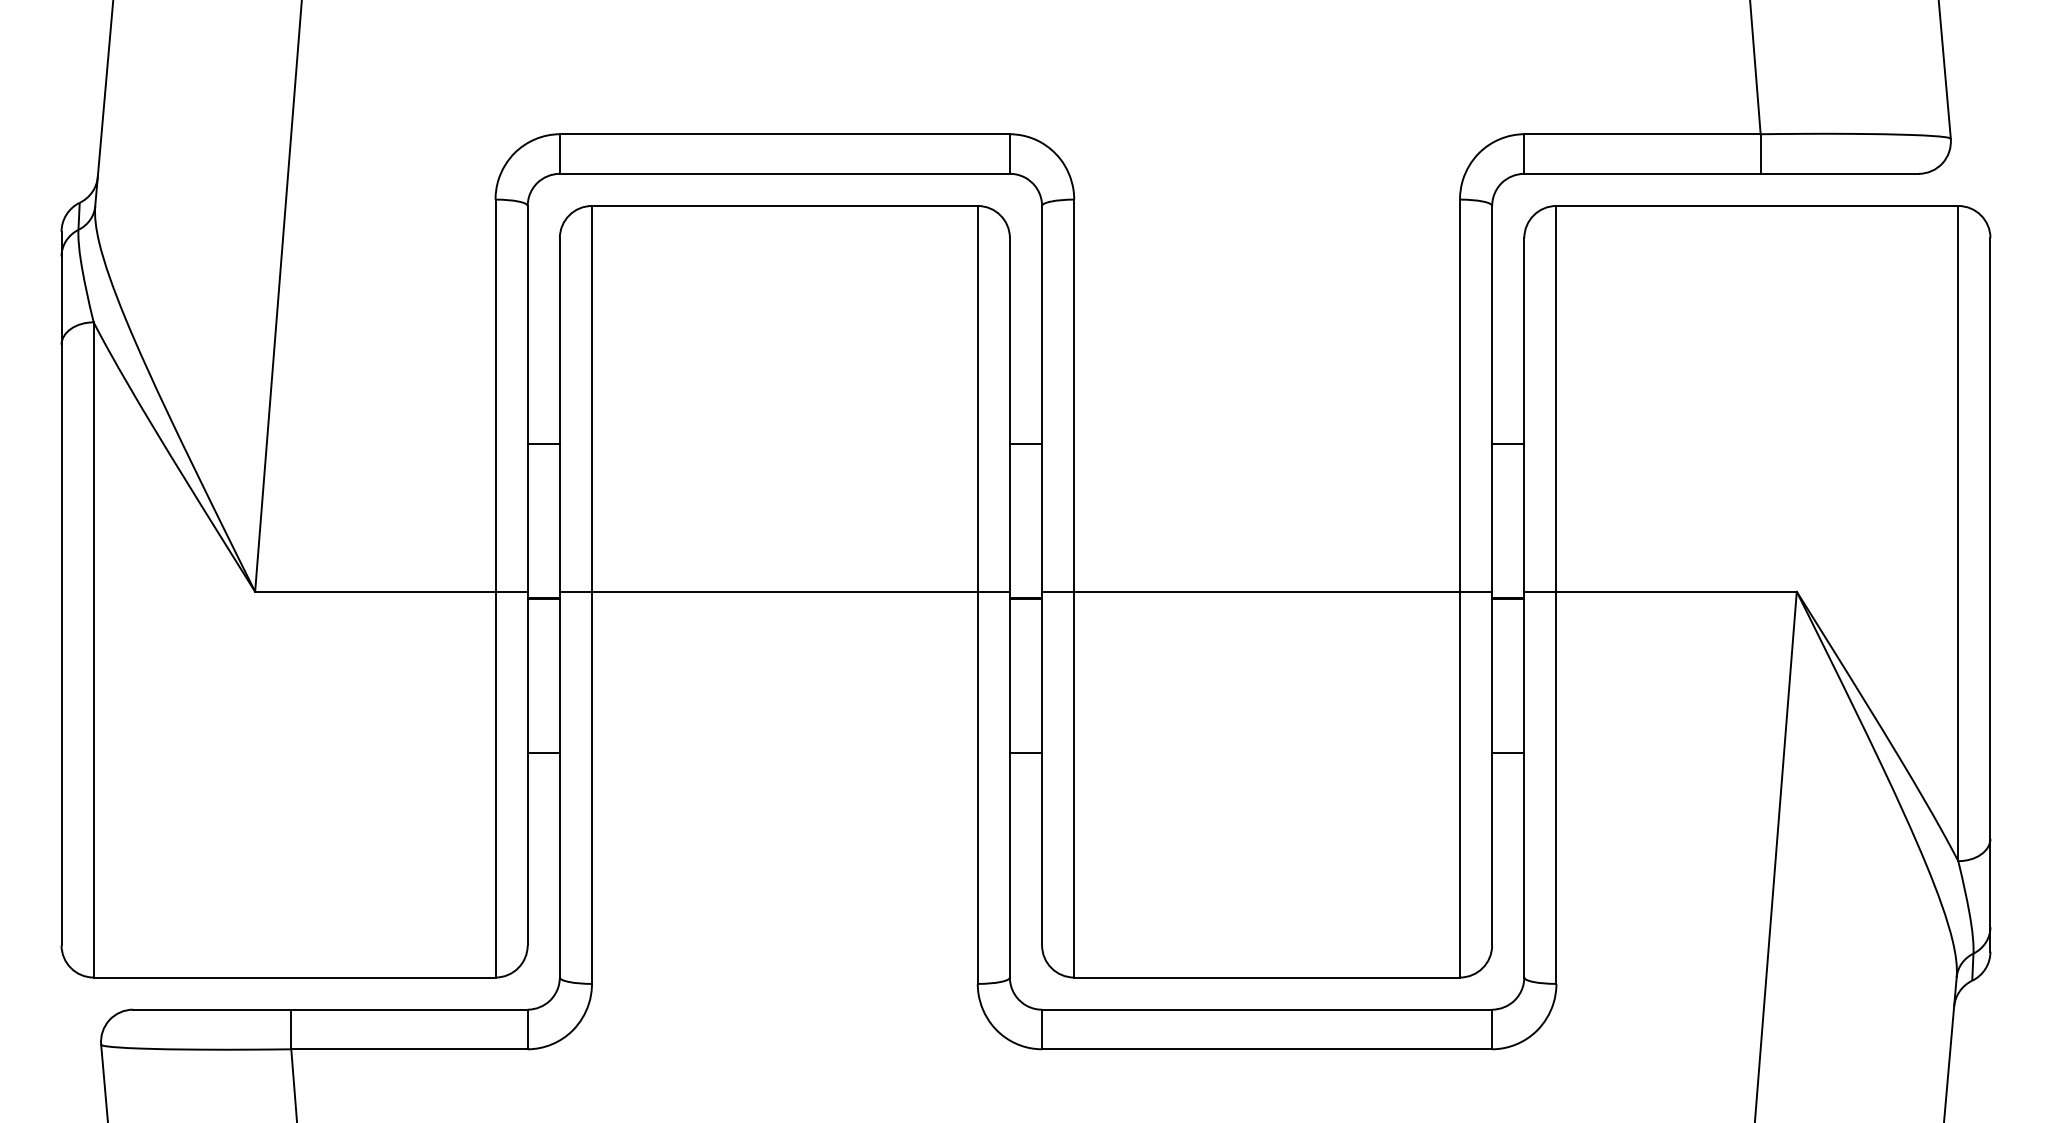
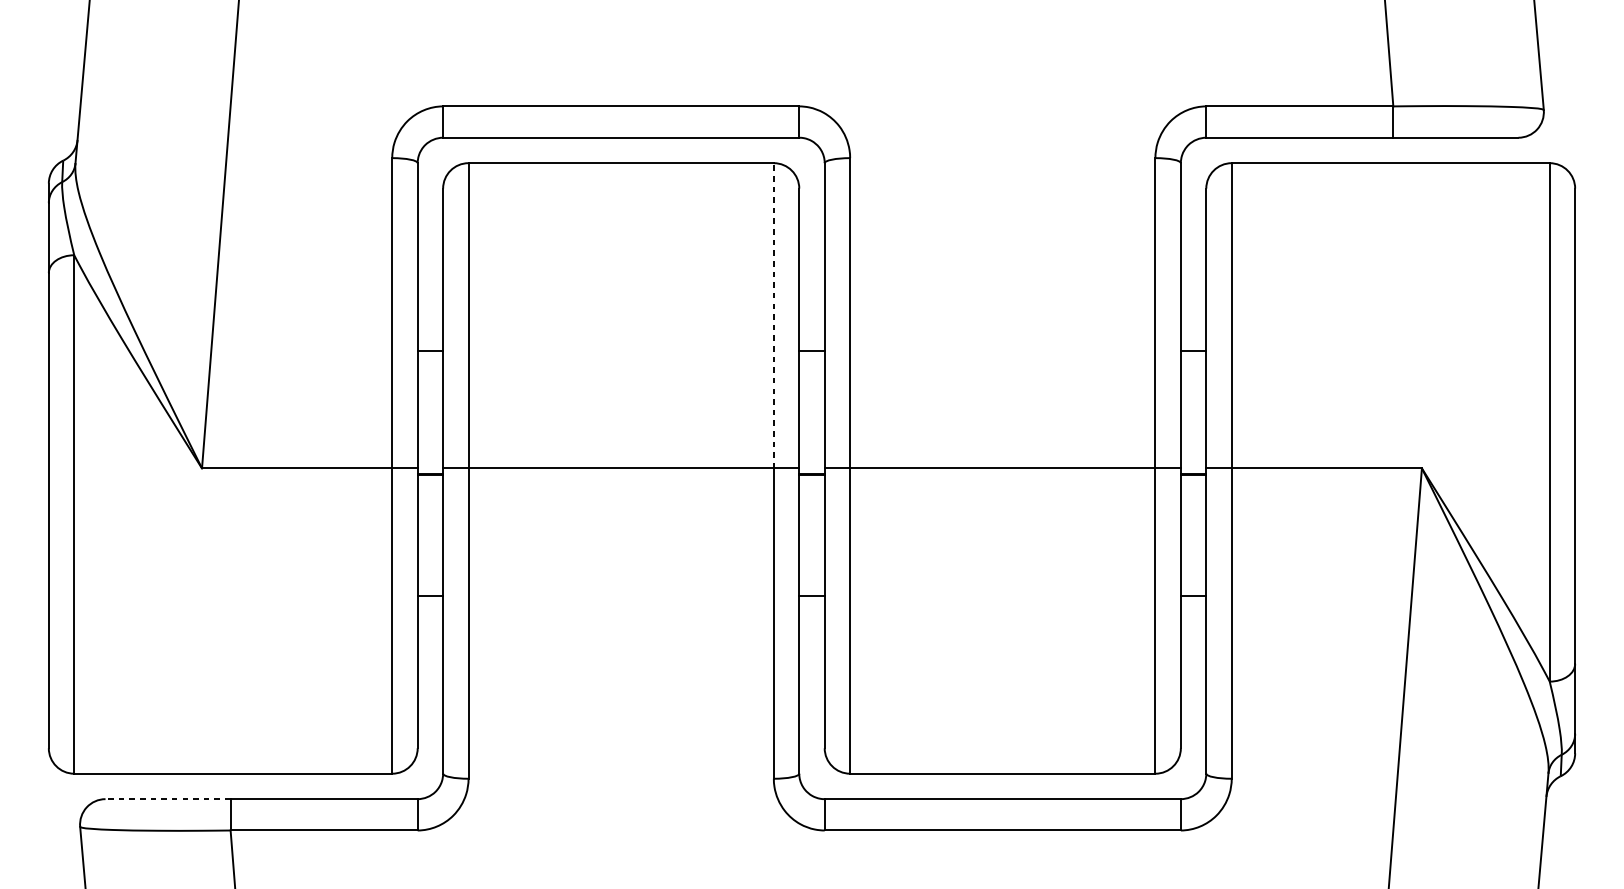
line: (977, 398) -> (773, 315), solid -> dashed
line: (211, 1009) -> (167, 799), solid -> dashed

